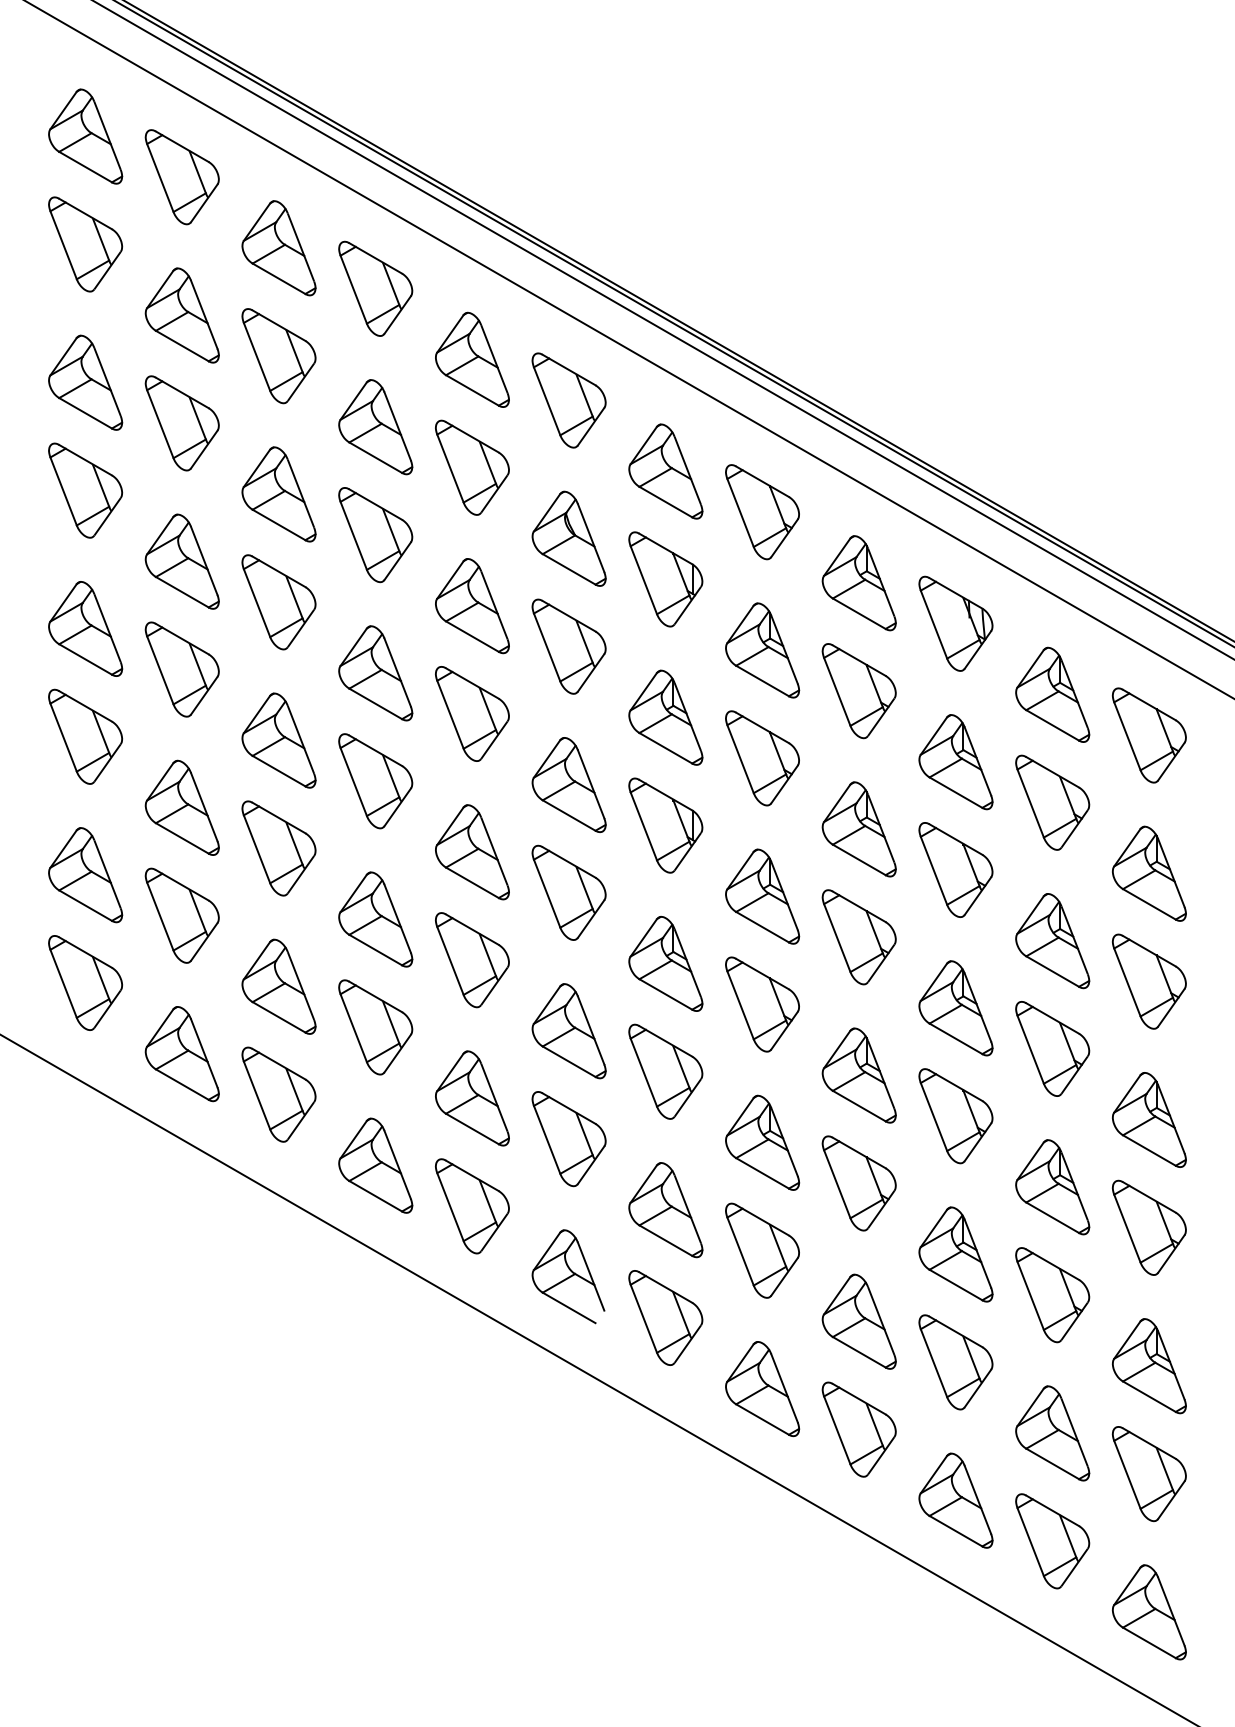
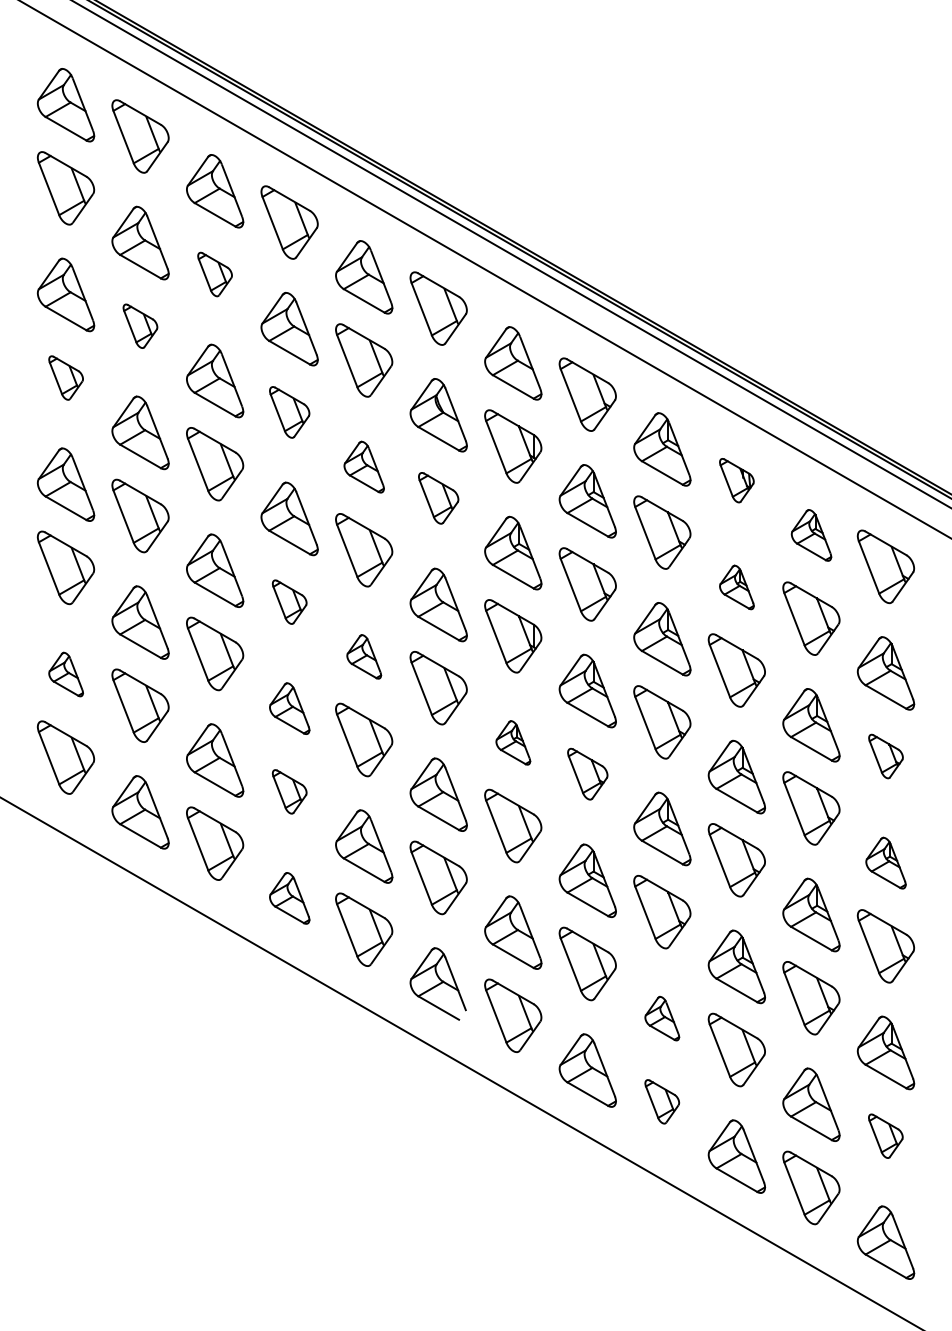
part: (278, 356) -> (214, 274), size x0.6
part: (181, 423) -> (139, 326), size x0.6
part: (85, 490) -> (65, 377), size x0.6
part: (375, 535) -> (289, 412), size x0.7
part: (472, 606) -> (364, 467), size x0.7
part: (955, 623) -> (736, 480), size x0.6
part: (568, 646) -> (438, 498), size x0.7
part: (1052, 694) -> (811, 535), size x0.7
part: (955, 762) -> (736, 587), size x0.6
part: (375, 781) -> (289, 602), size x0.6
part: (472, 852) -> (364, 657), size x0.6
part: (85, 875) -> (65, 674), size x0.6
part: (375, 919) -> (289, 708), size x0.7
part: (665, 963) -> (512, 742), size x0.6
part: (1149, 981) -> (886, 756), size x0.6
part: (762, 1004) -> (587, 774), size x0.7
part: (375, 1027) -> (289, 791), size x0.6
part: (1149, 1119) -> (886, 862), size x0.7
part: (375, 1165) -> (289, 898), size x0.7
part: (858, 1321) -> (661, 1018), size x0.6
part: (858, 1429) -> (661, 1101), size x0.6
part: (1148, 1474) -> (885, 1136), size x0.6

